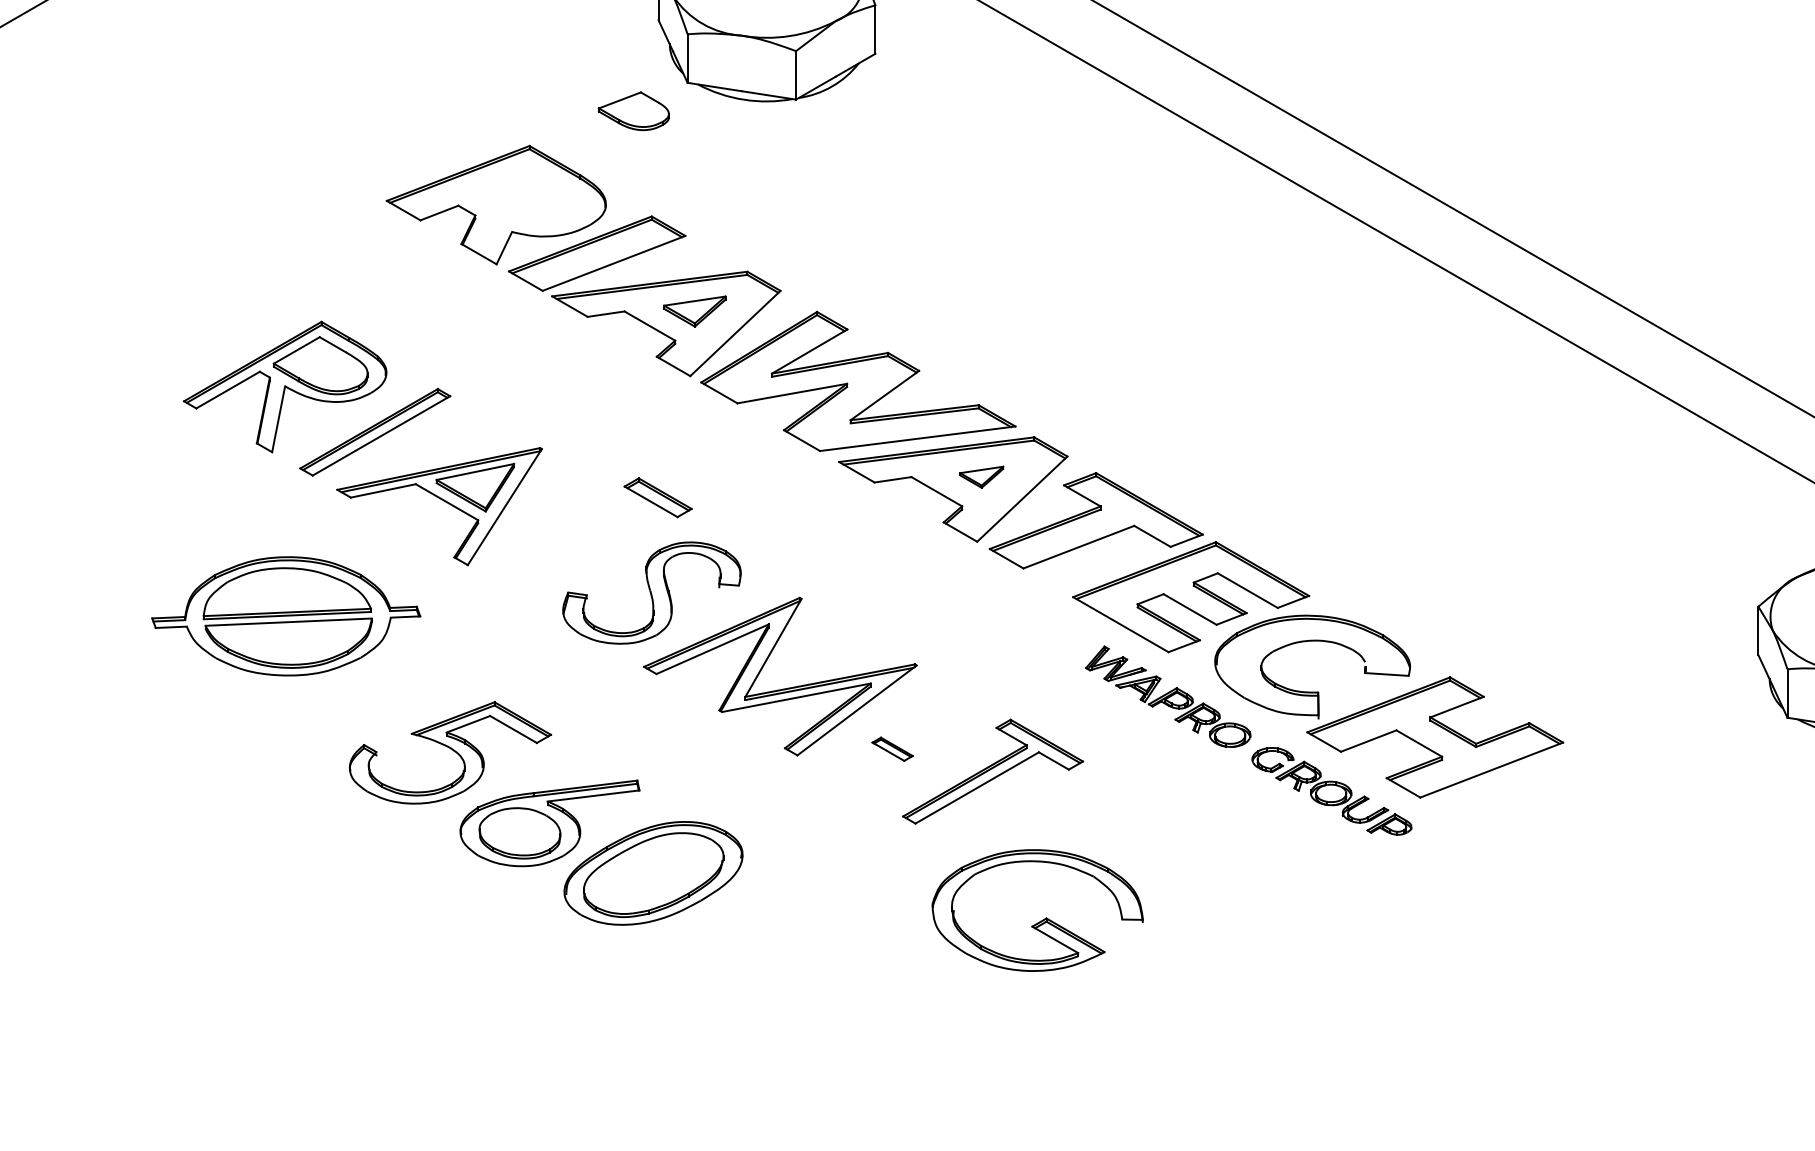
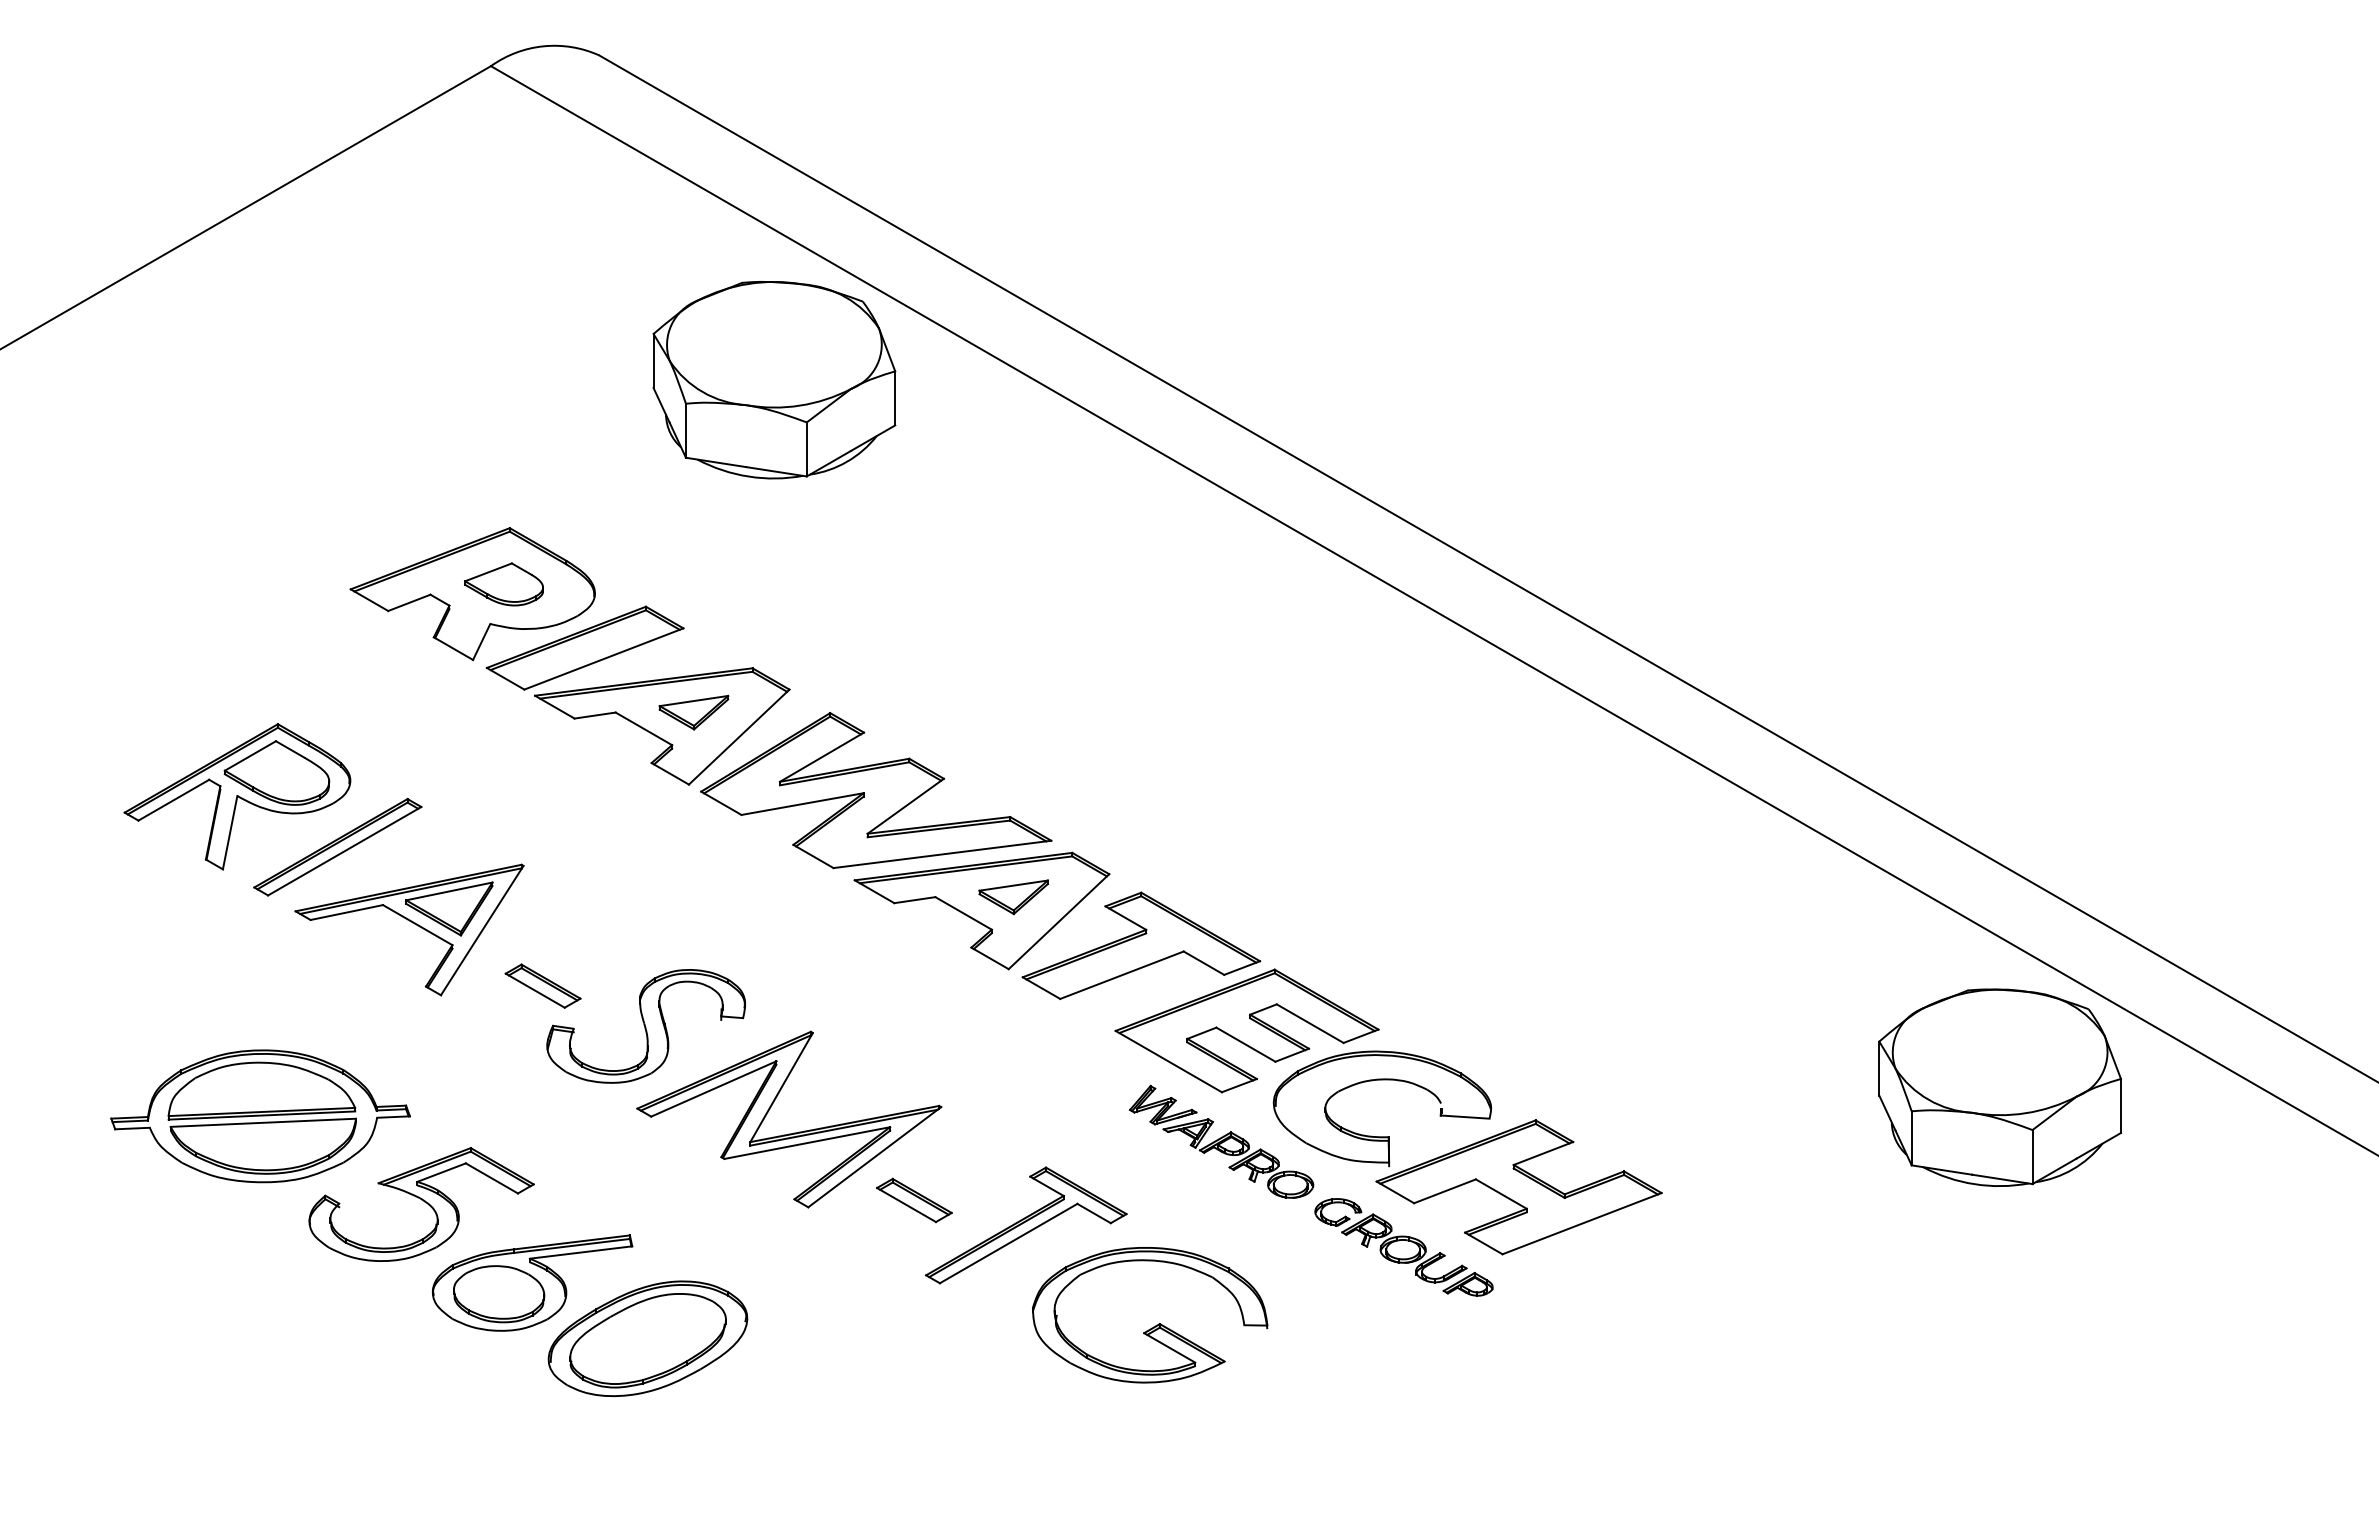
part: (633, 111) -> (503, 584), moved
part: (981, 477) -> (1013, 897), size x1.43
part: (657, 497) -> (542, 985), moved
part: (286, 616) -> (260, 1116), moved
part: (892, 749) -> (914, 1200), size x1.67
part: (1042, 919) -> (1155, 1325), moved

